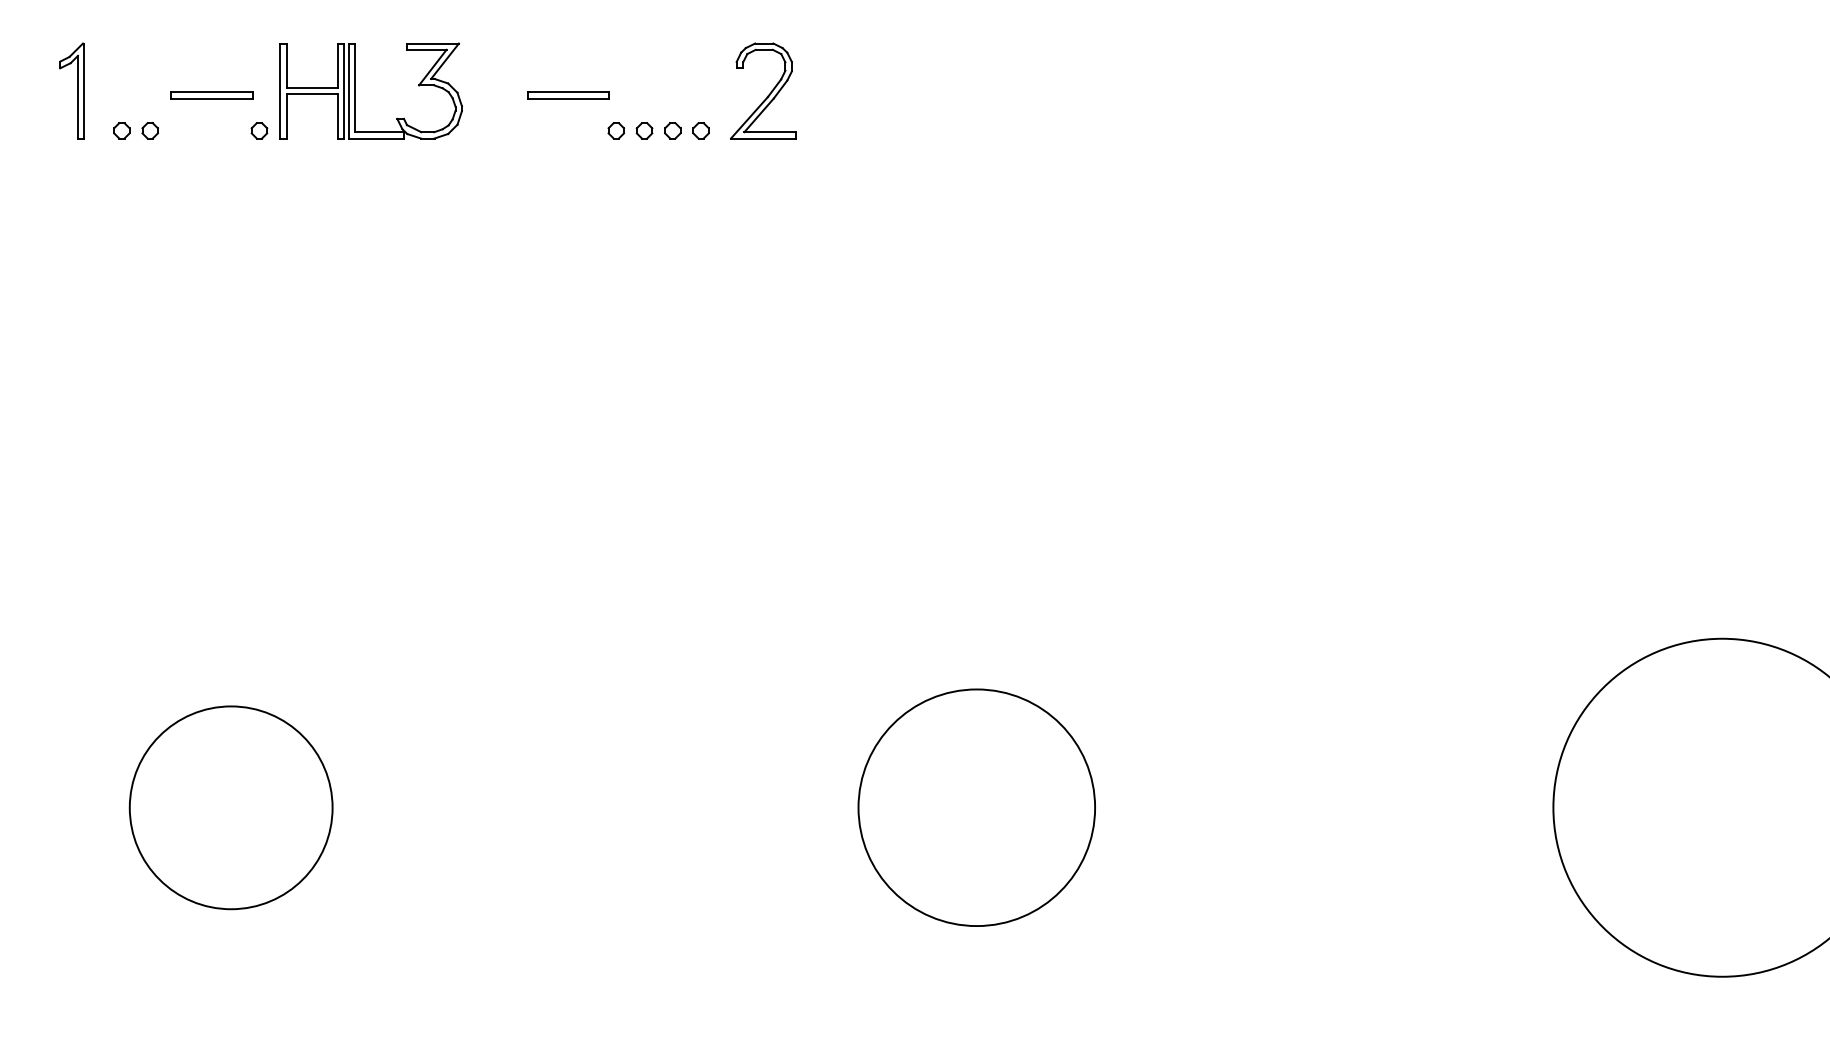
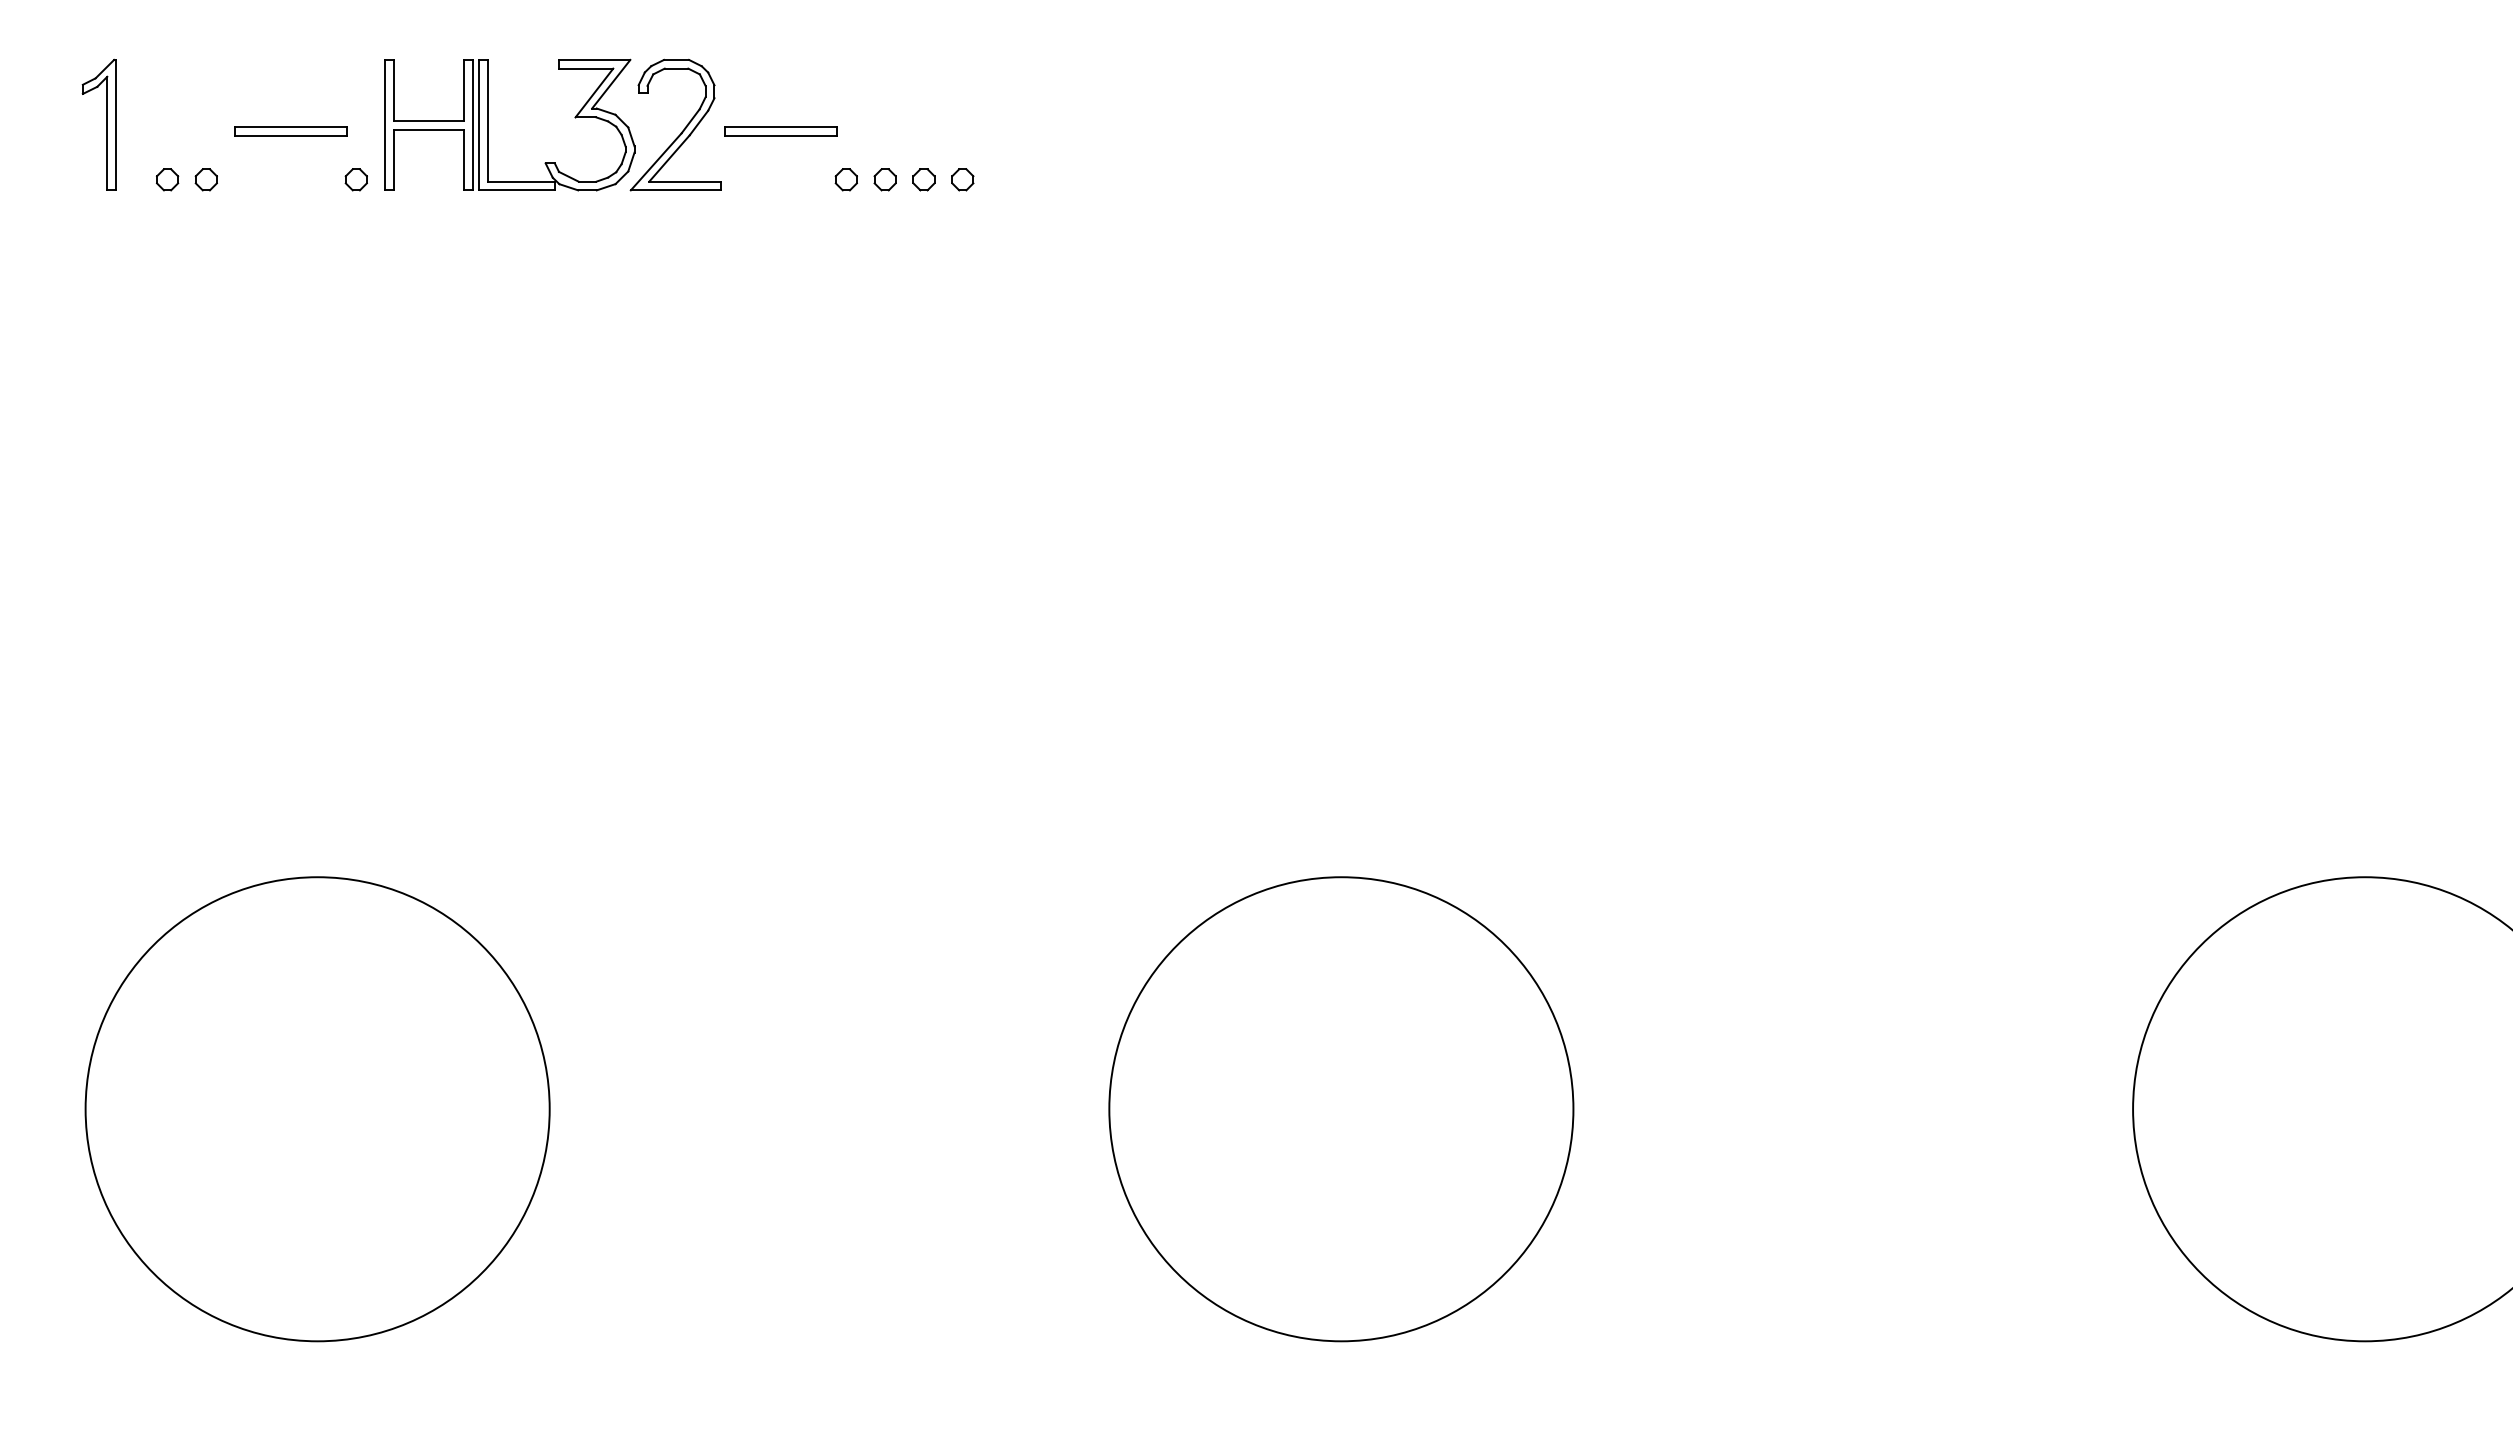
part: (768, 94) -> (682, 130), moved
circle: (231, 807) -> (317, 1109), size x1.67
circle: (976, 807) -> (1341, 1109), size x1.43

